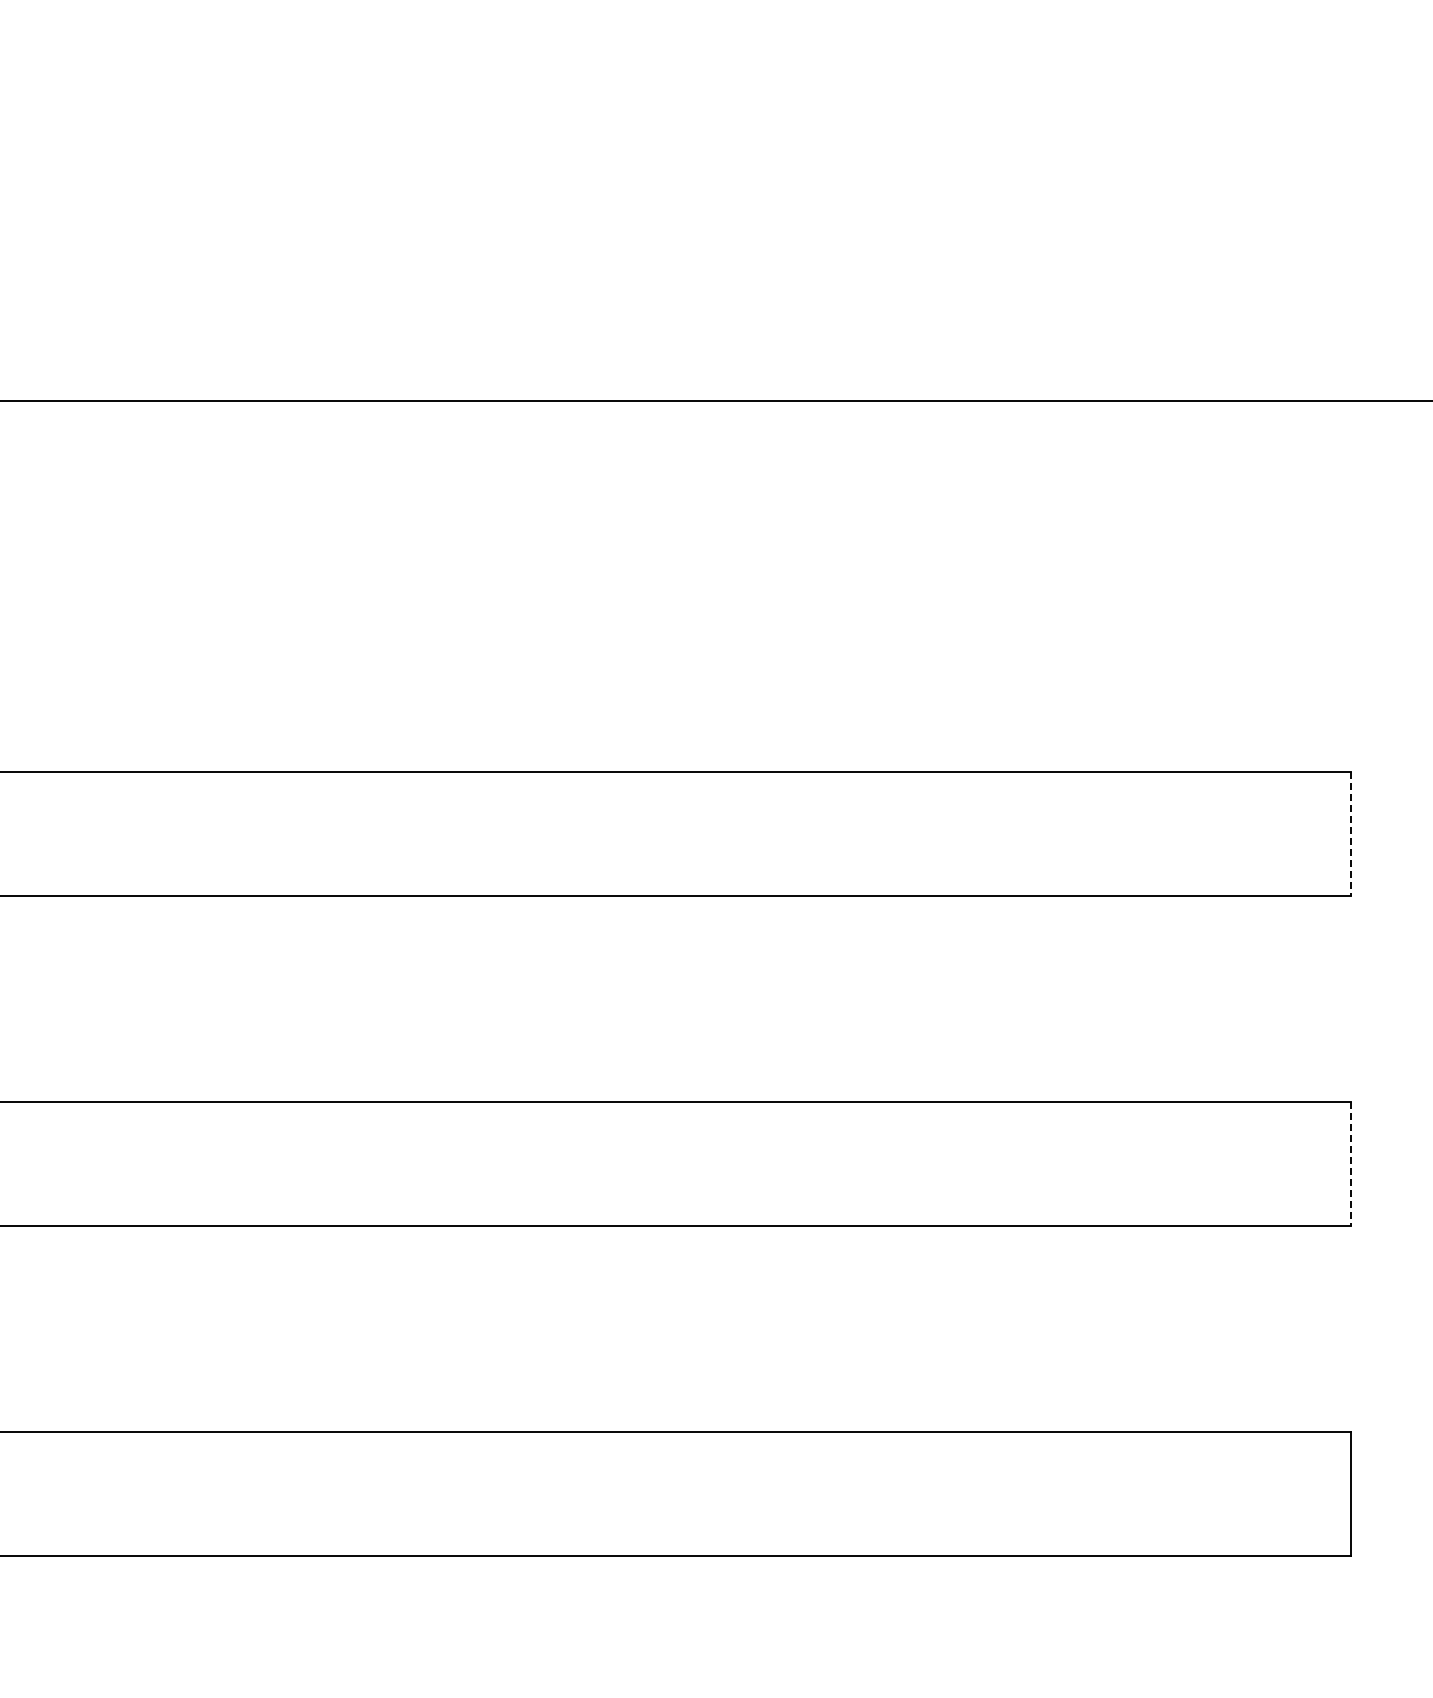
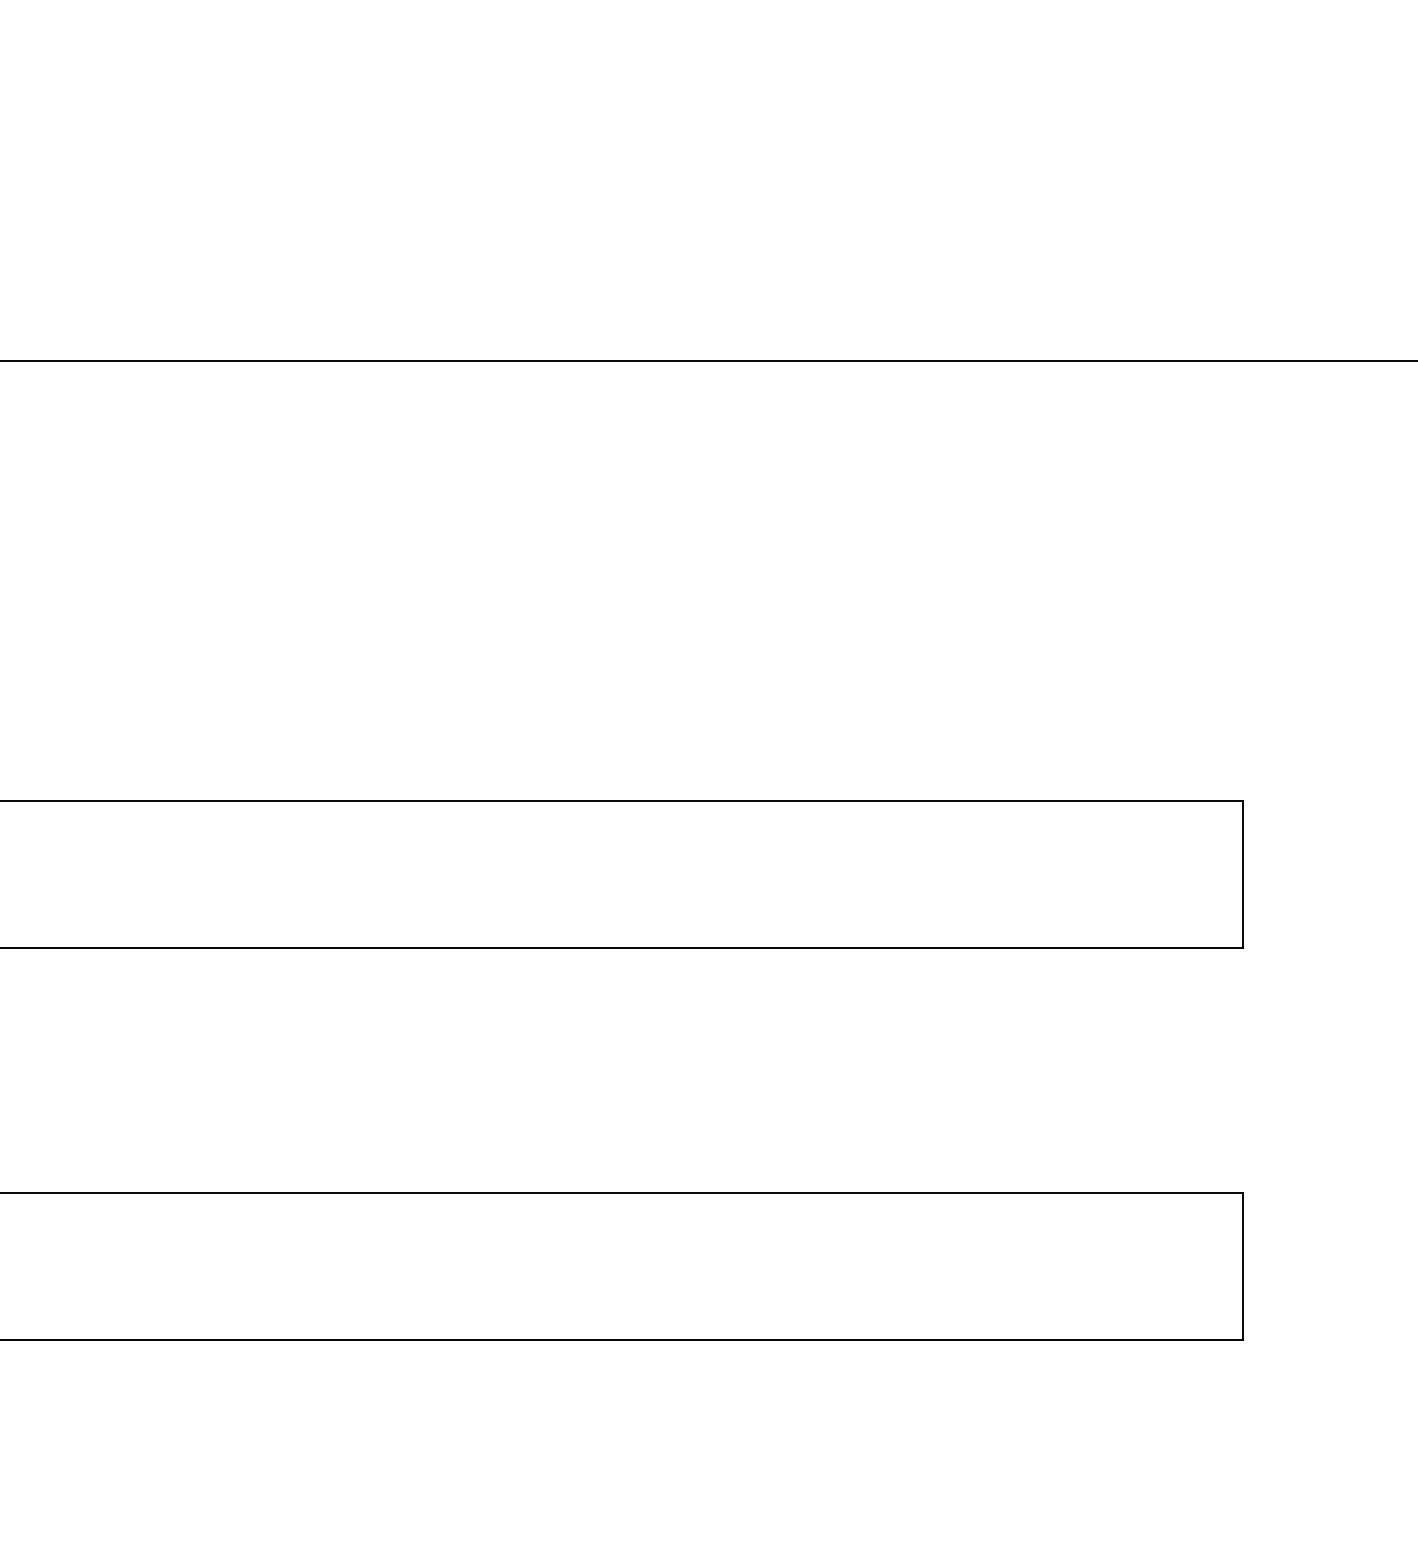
line: (1350, 833) -> (1243, 874), dashed -> solid
line: (1350, 1163) -> (1243, 1265), dashed -> solid

